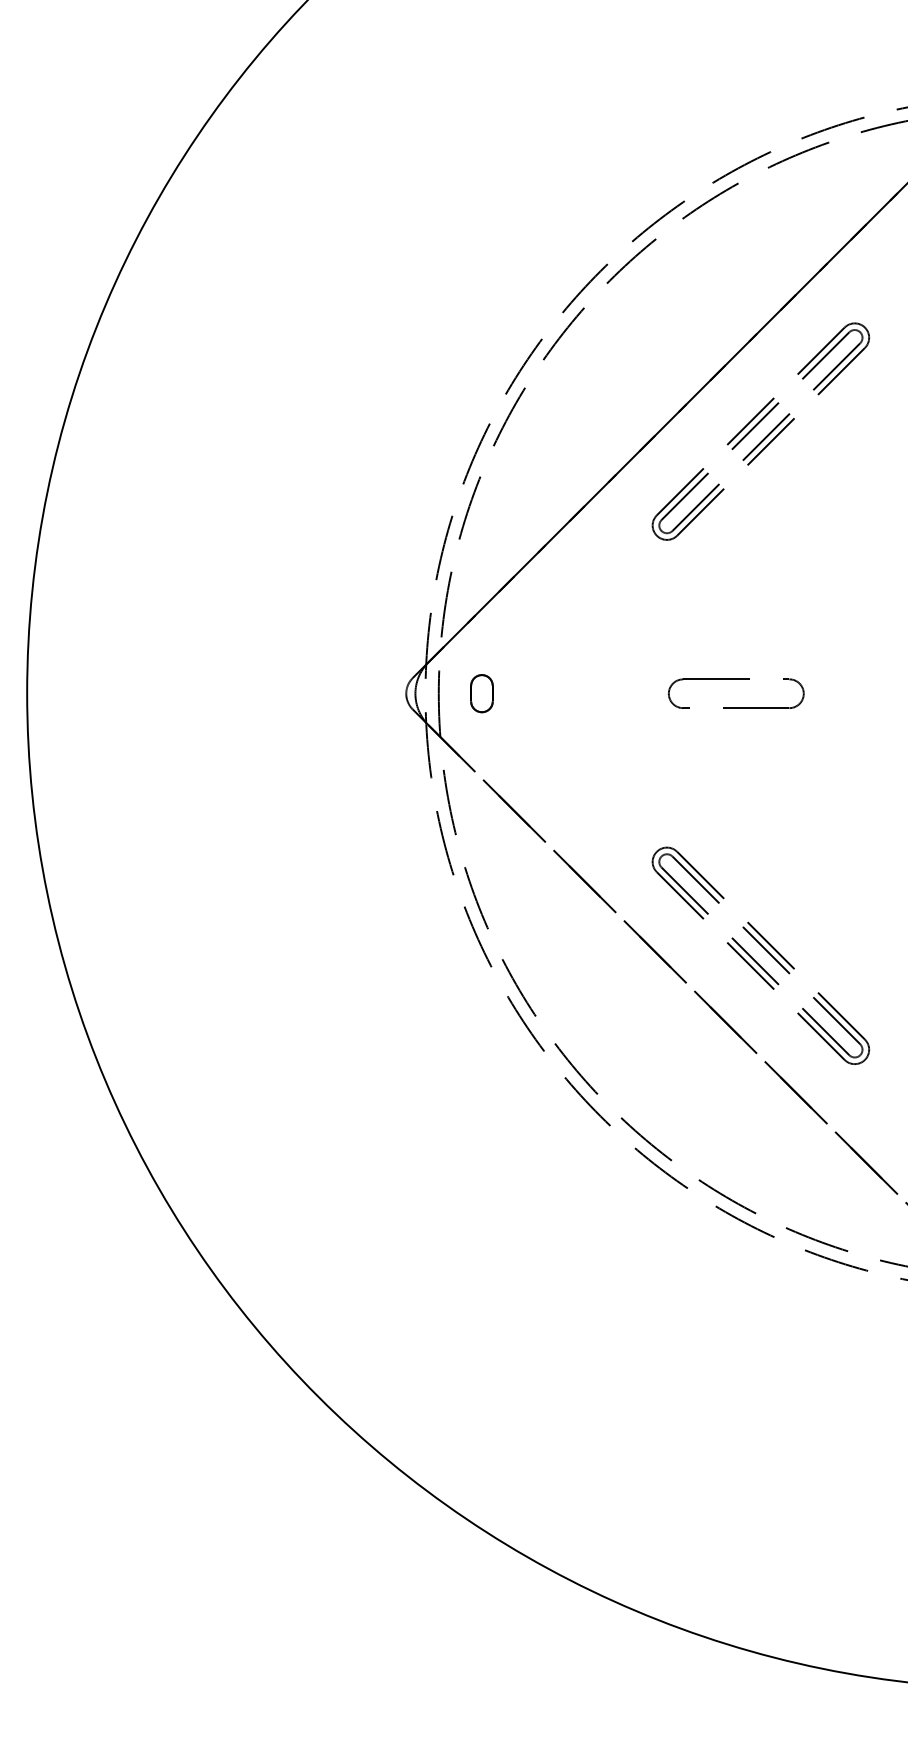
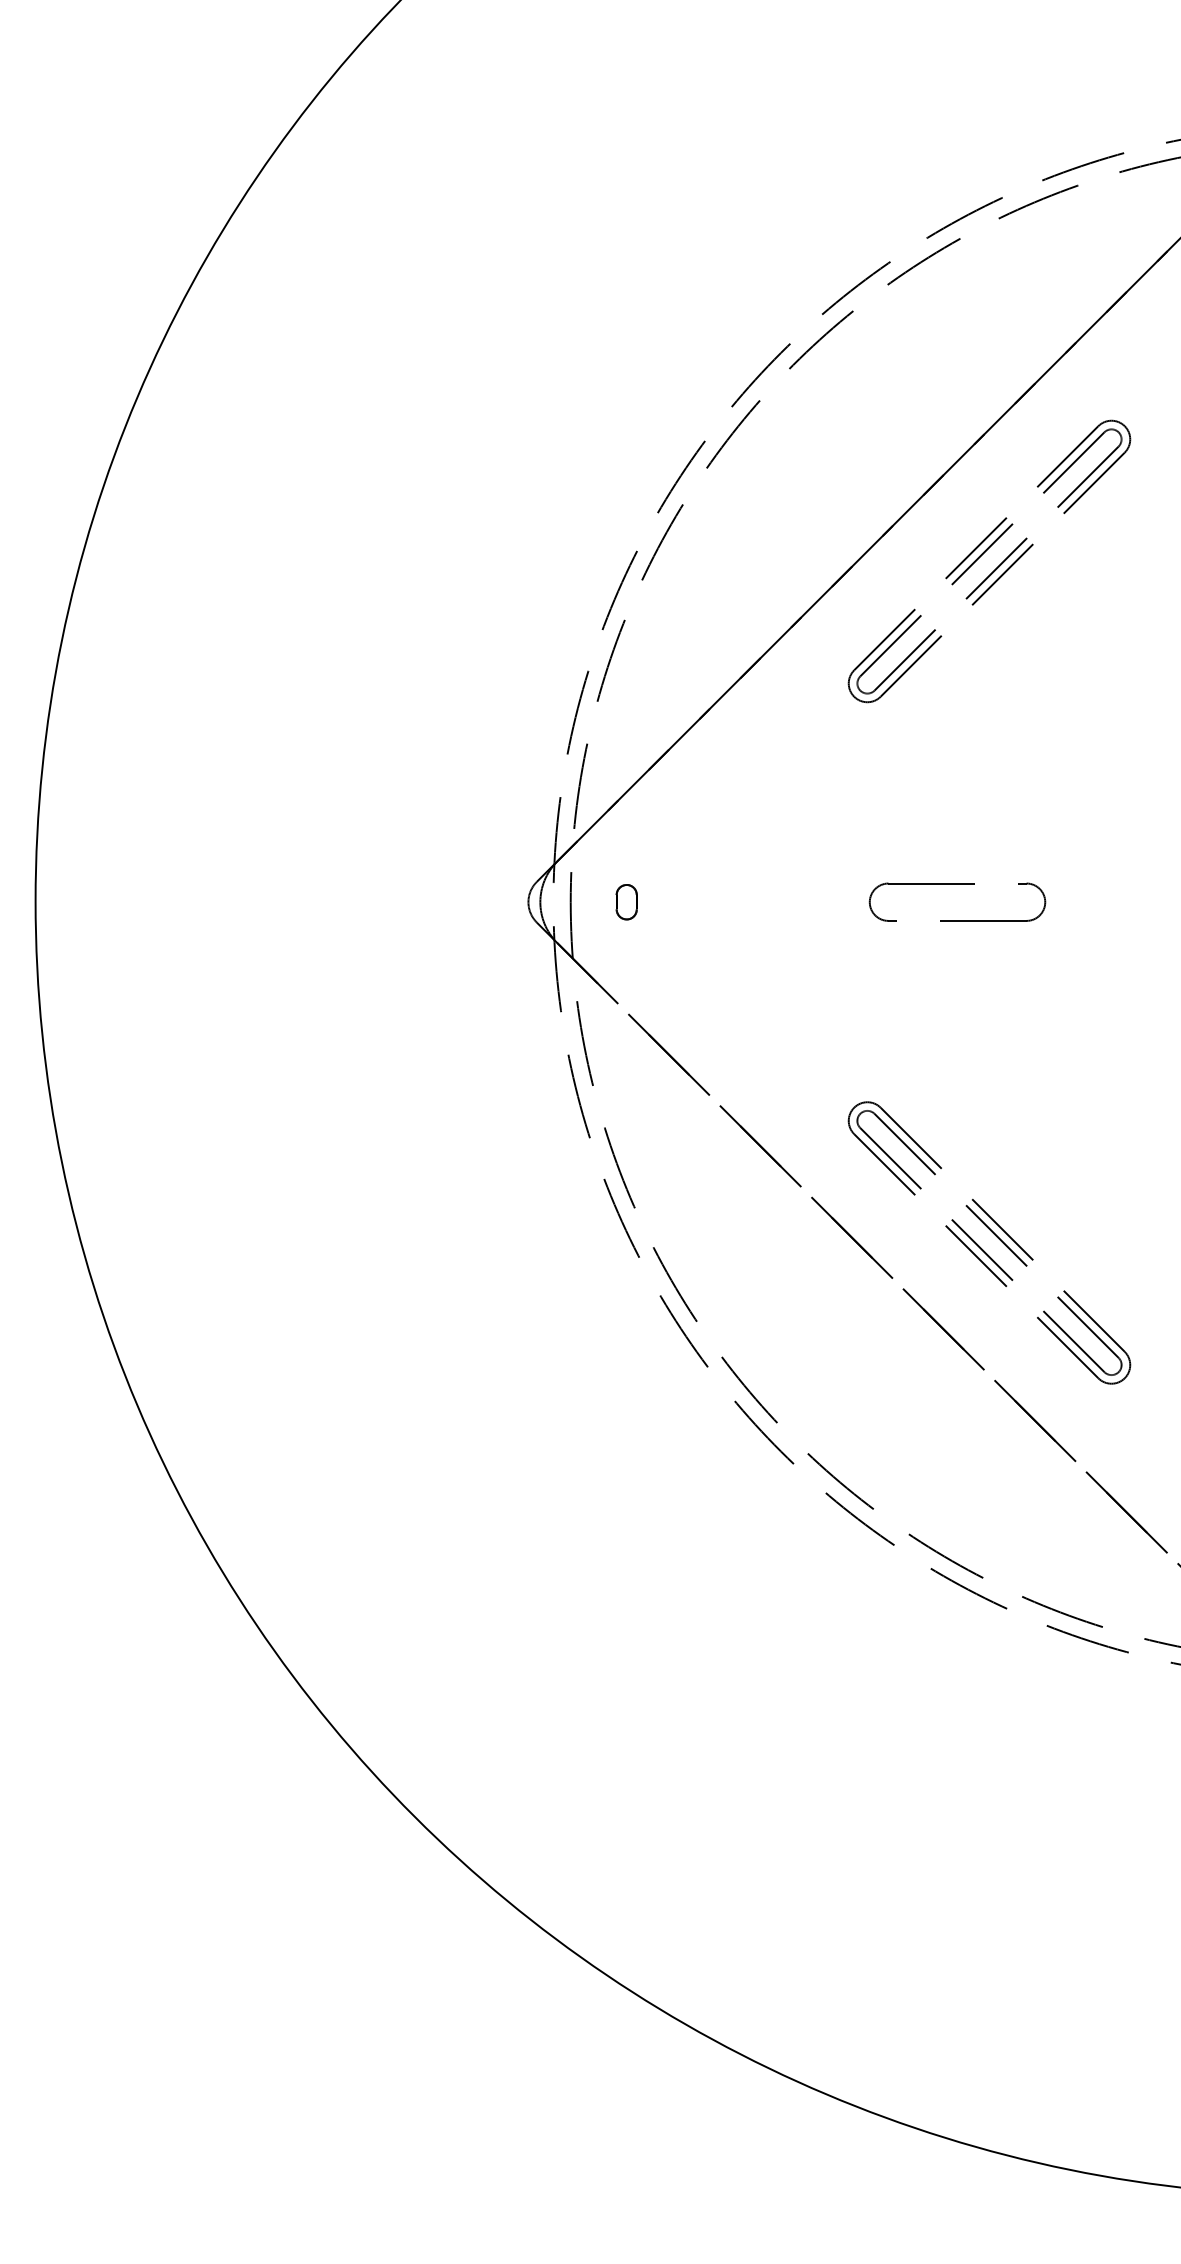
part: (481, 693) -> (626, 902), size x0.71

